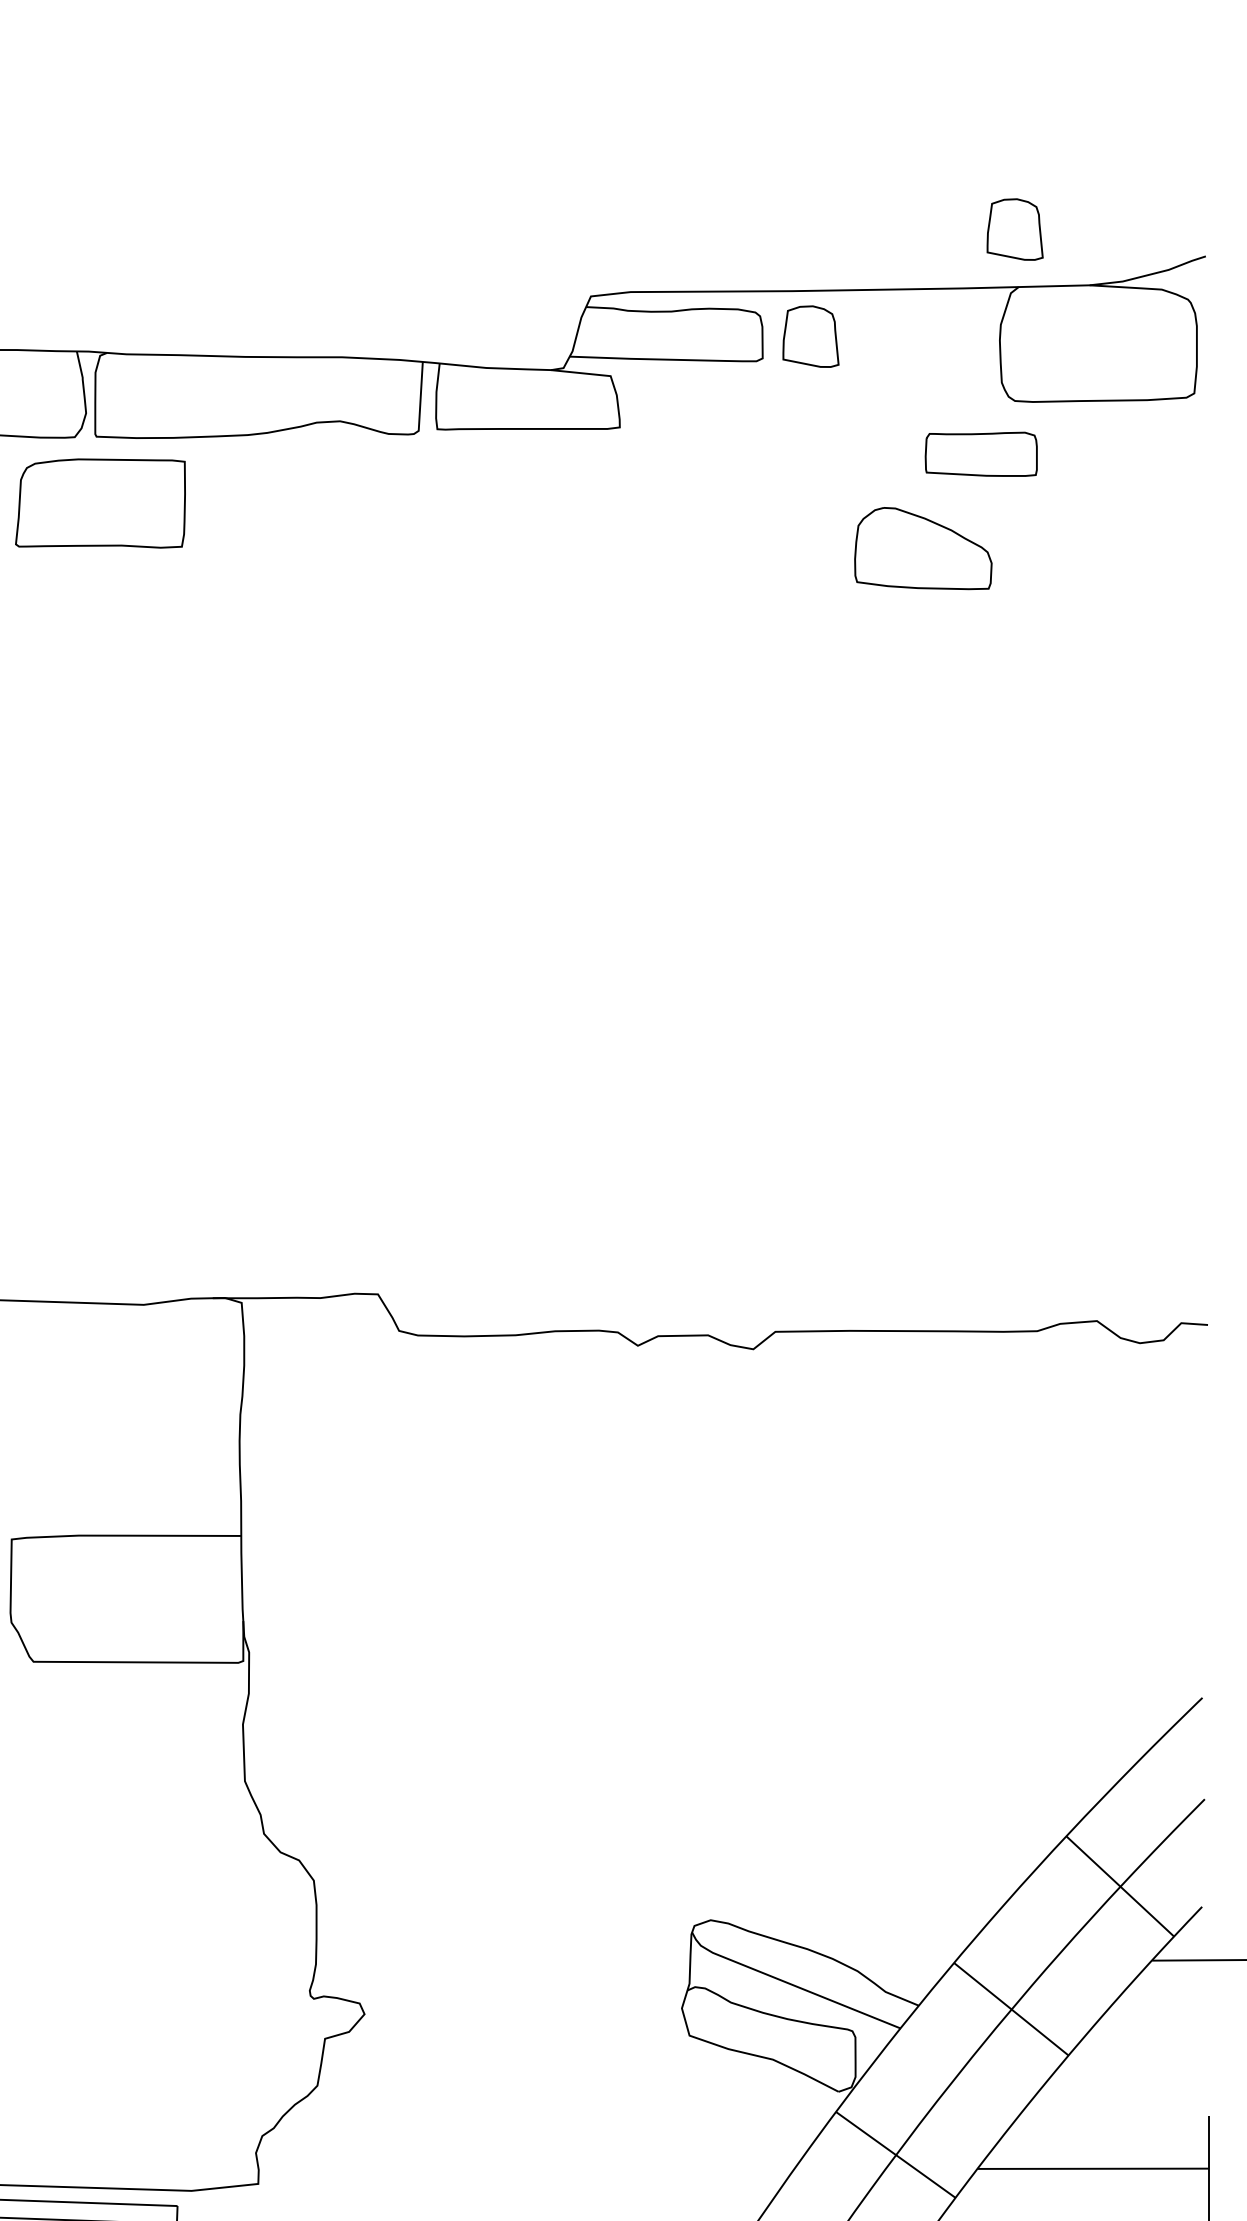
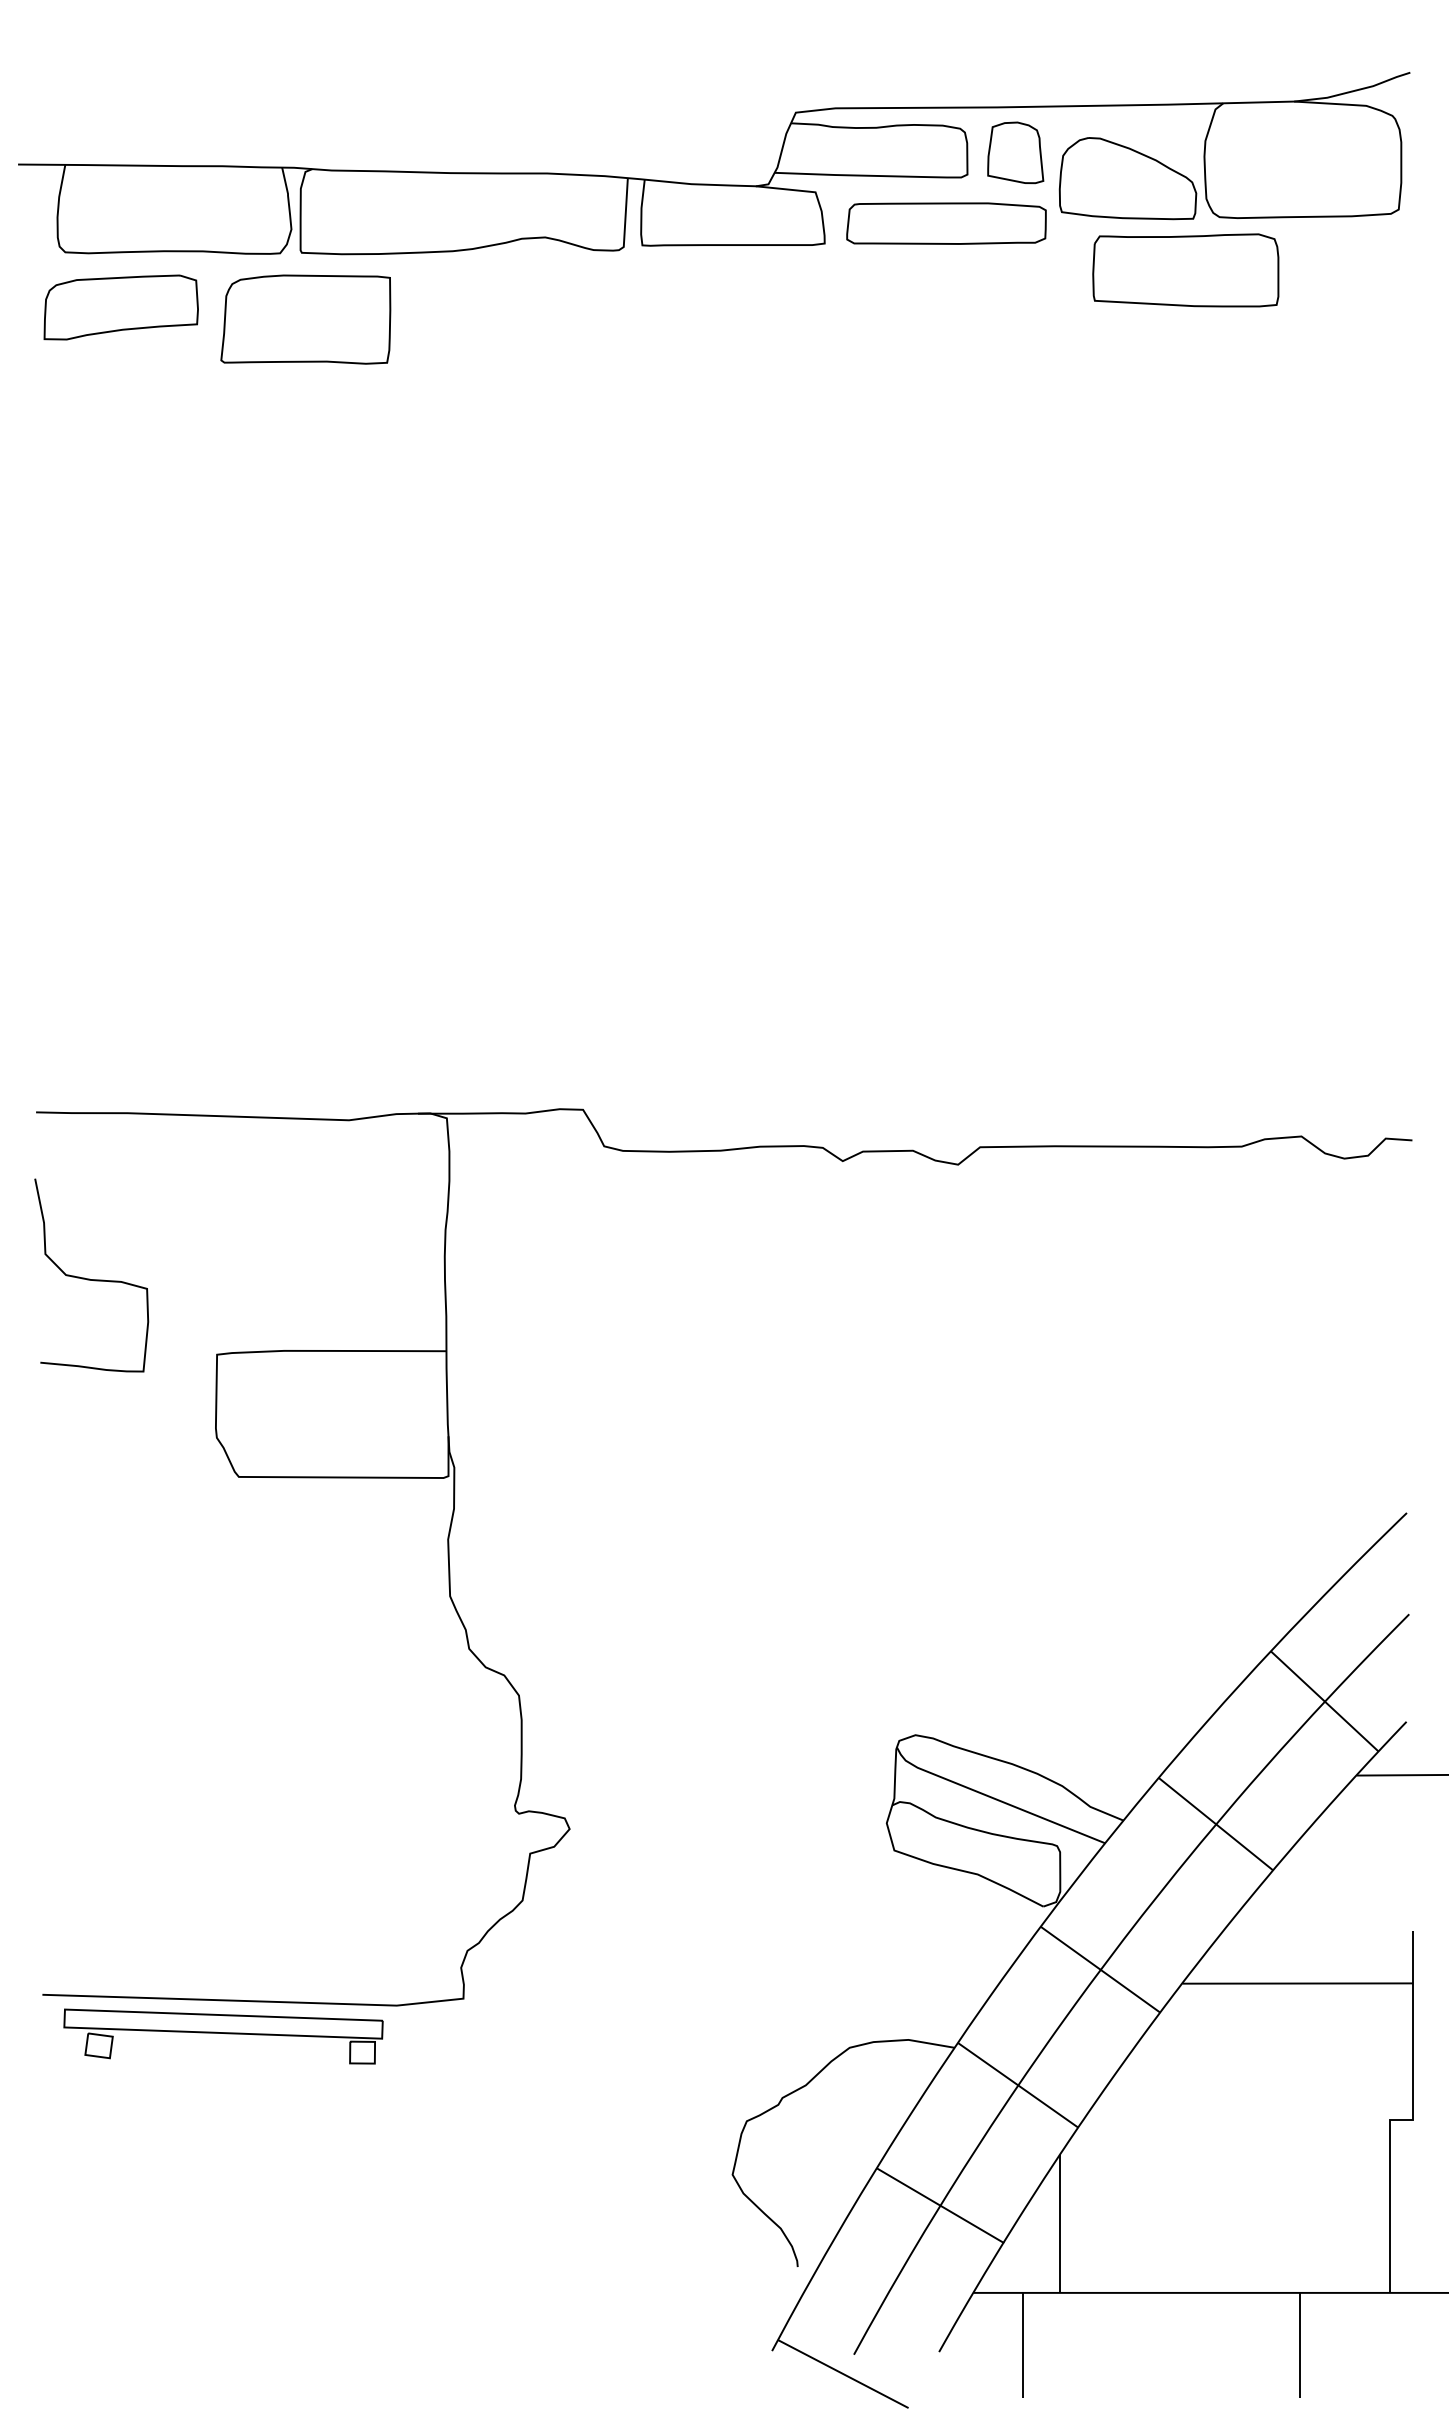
part: (1014, 229) -> (1219, 45), removed
part: (741, 407) -> (946, 223), added
part: (980, 454) -> (1185, 270), size x1.67
part: (922, 548) -> (1127, 178), moved

